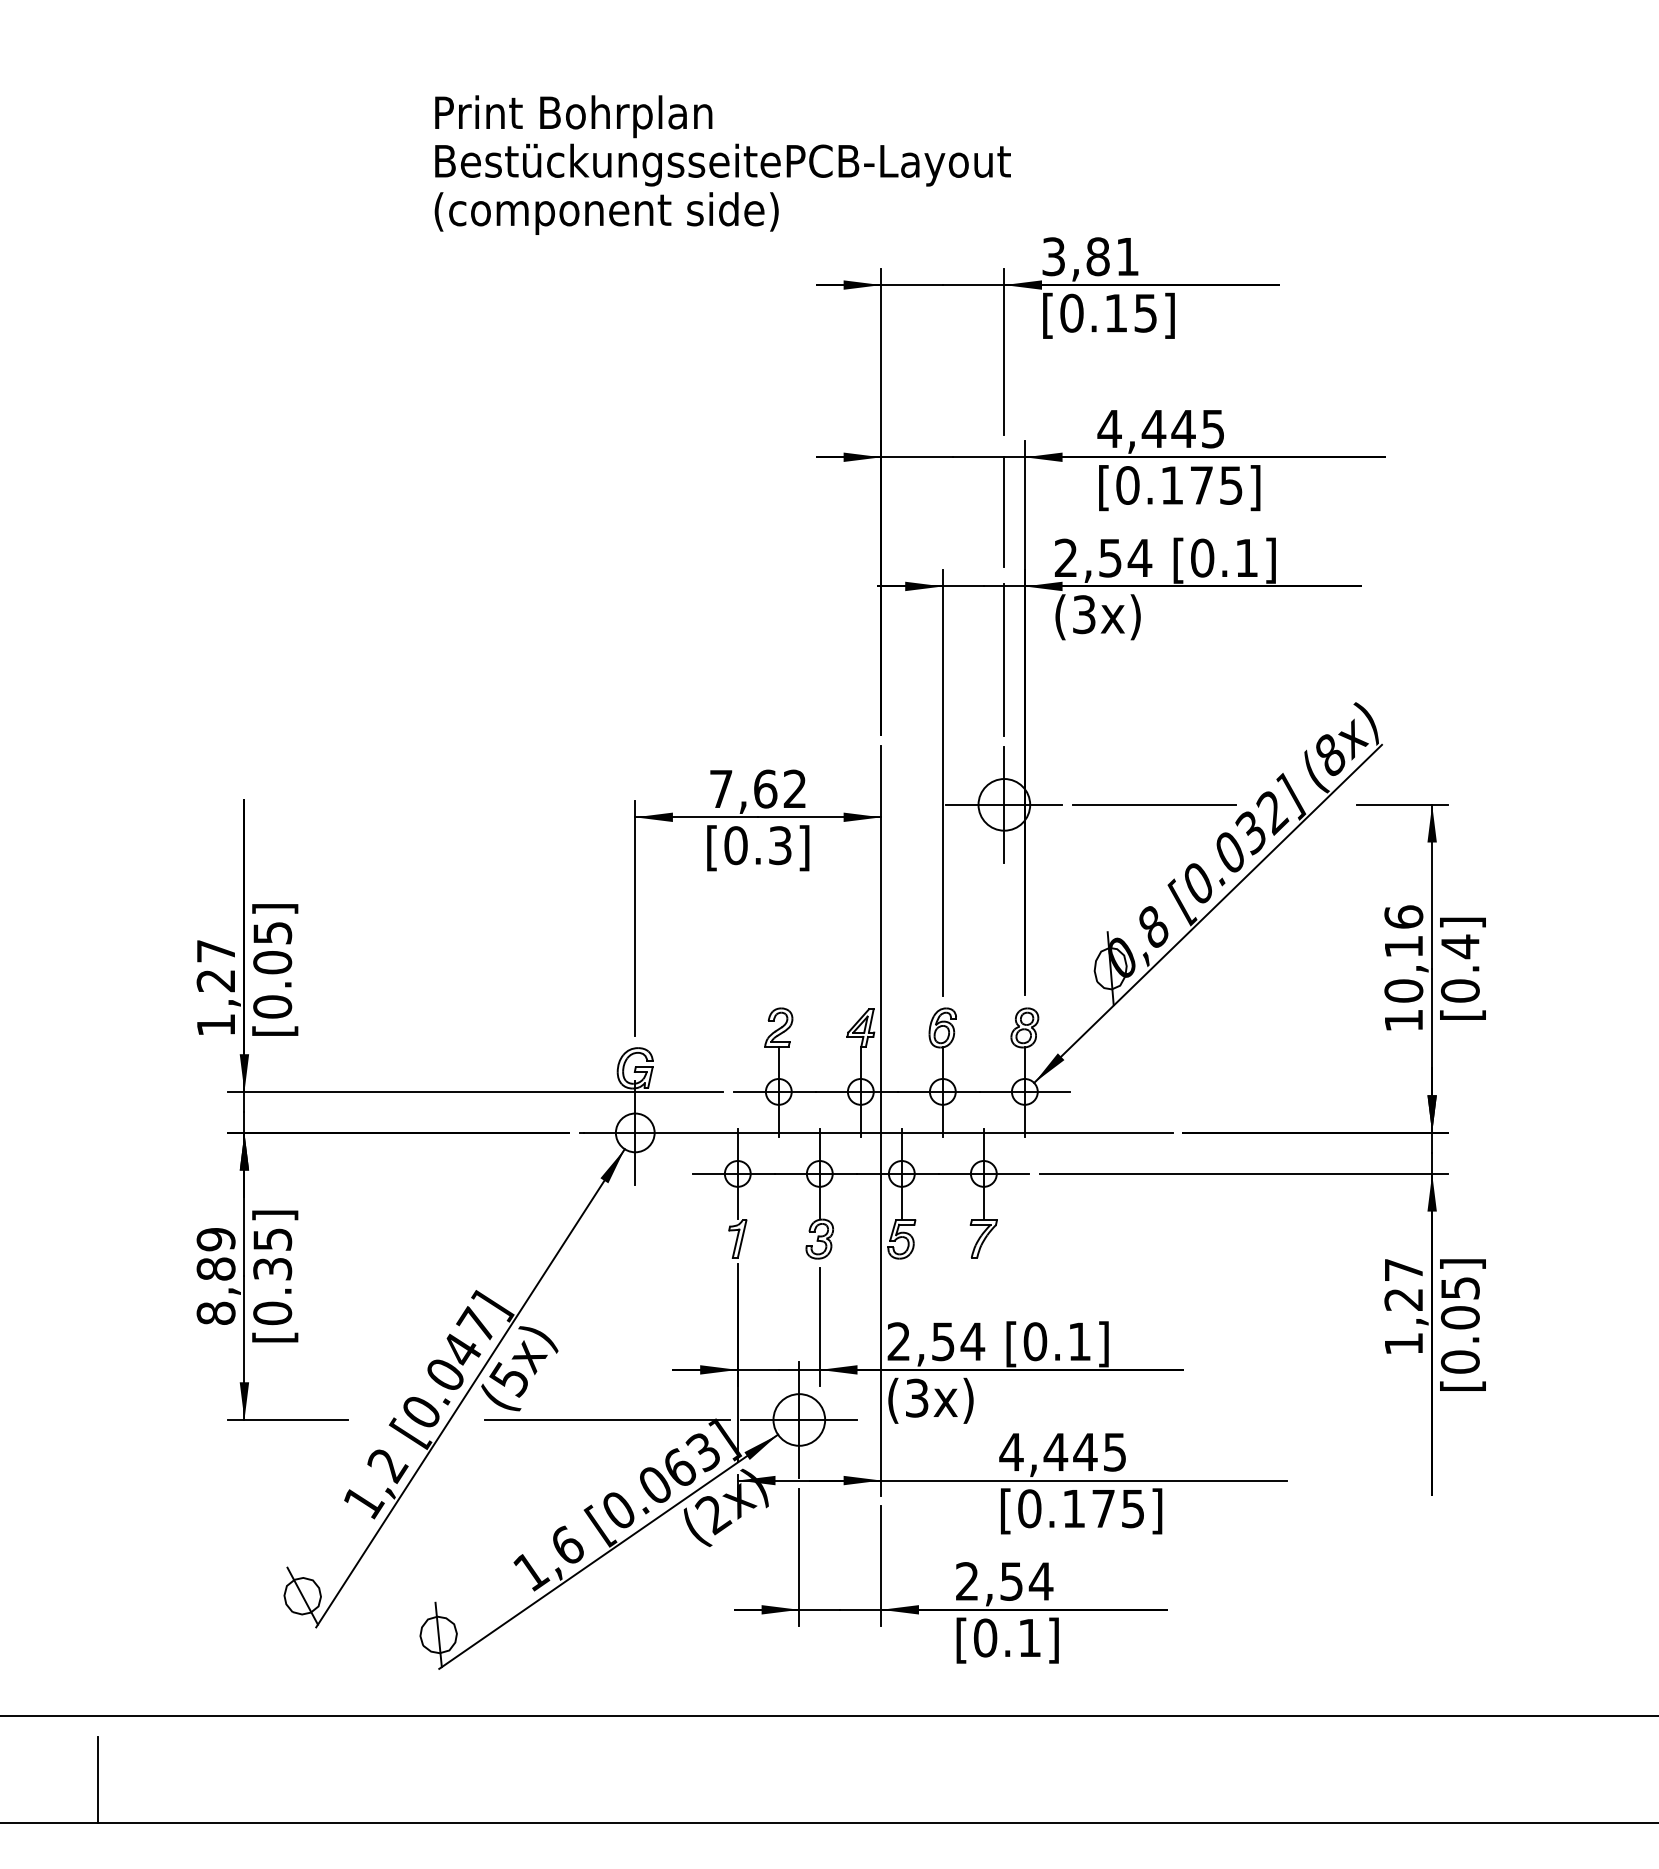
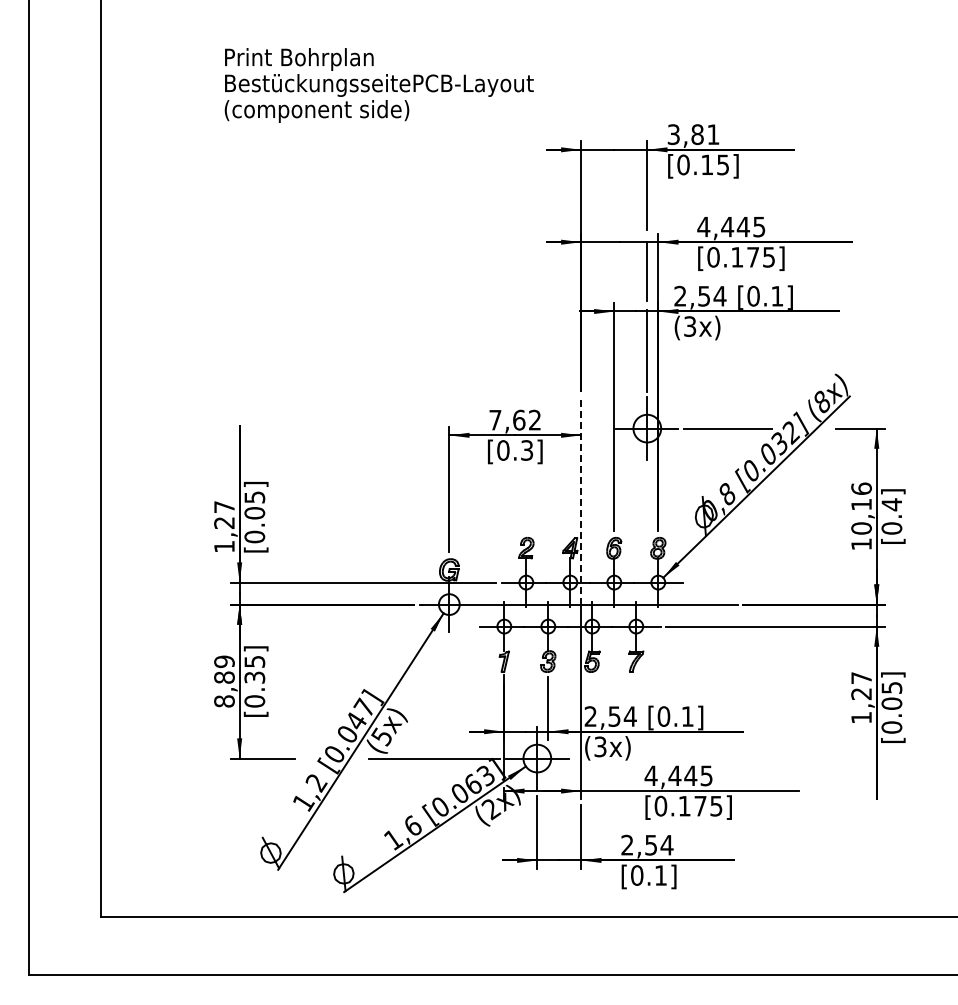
text: (721, 165) -> (378, 85), moved
line: (881, 938) -> (581, 500), solid -> dashed
line: (98, 1779) -> (161, 951), removed

